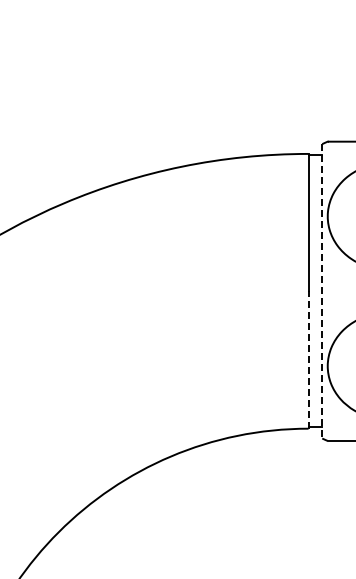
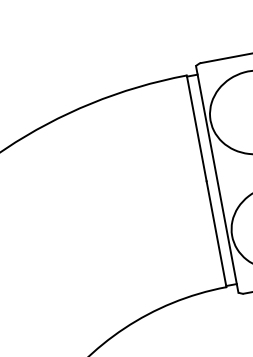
line: (322, 291) -> (217, 179), dashed -> solid
line: (308, 360) -> (216, 234), dashed -> solid

